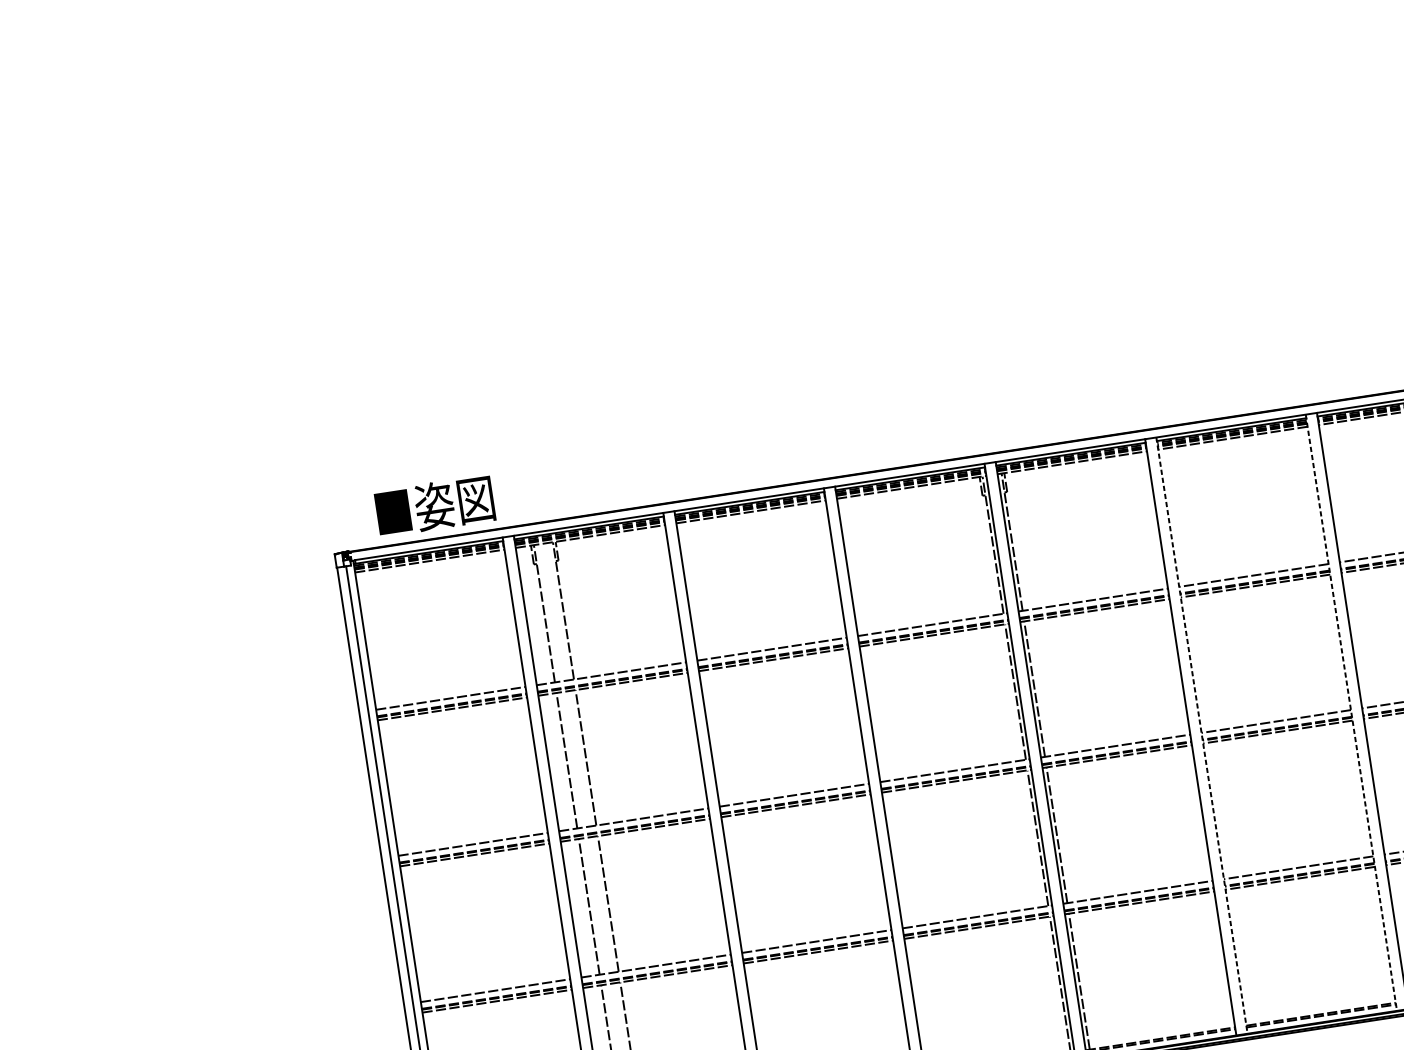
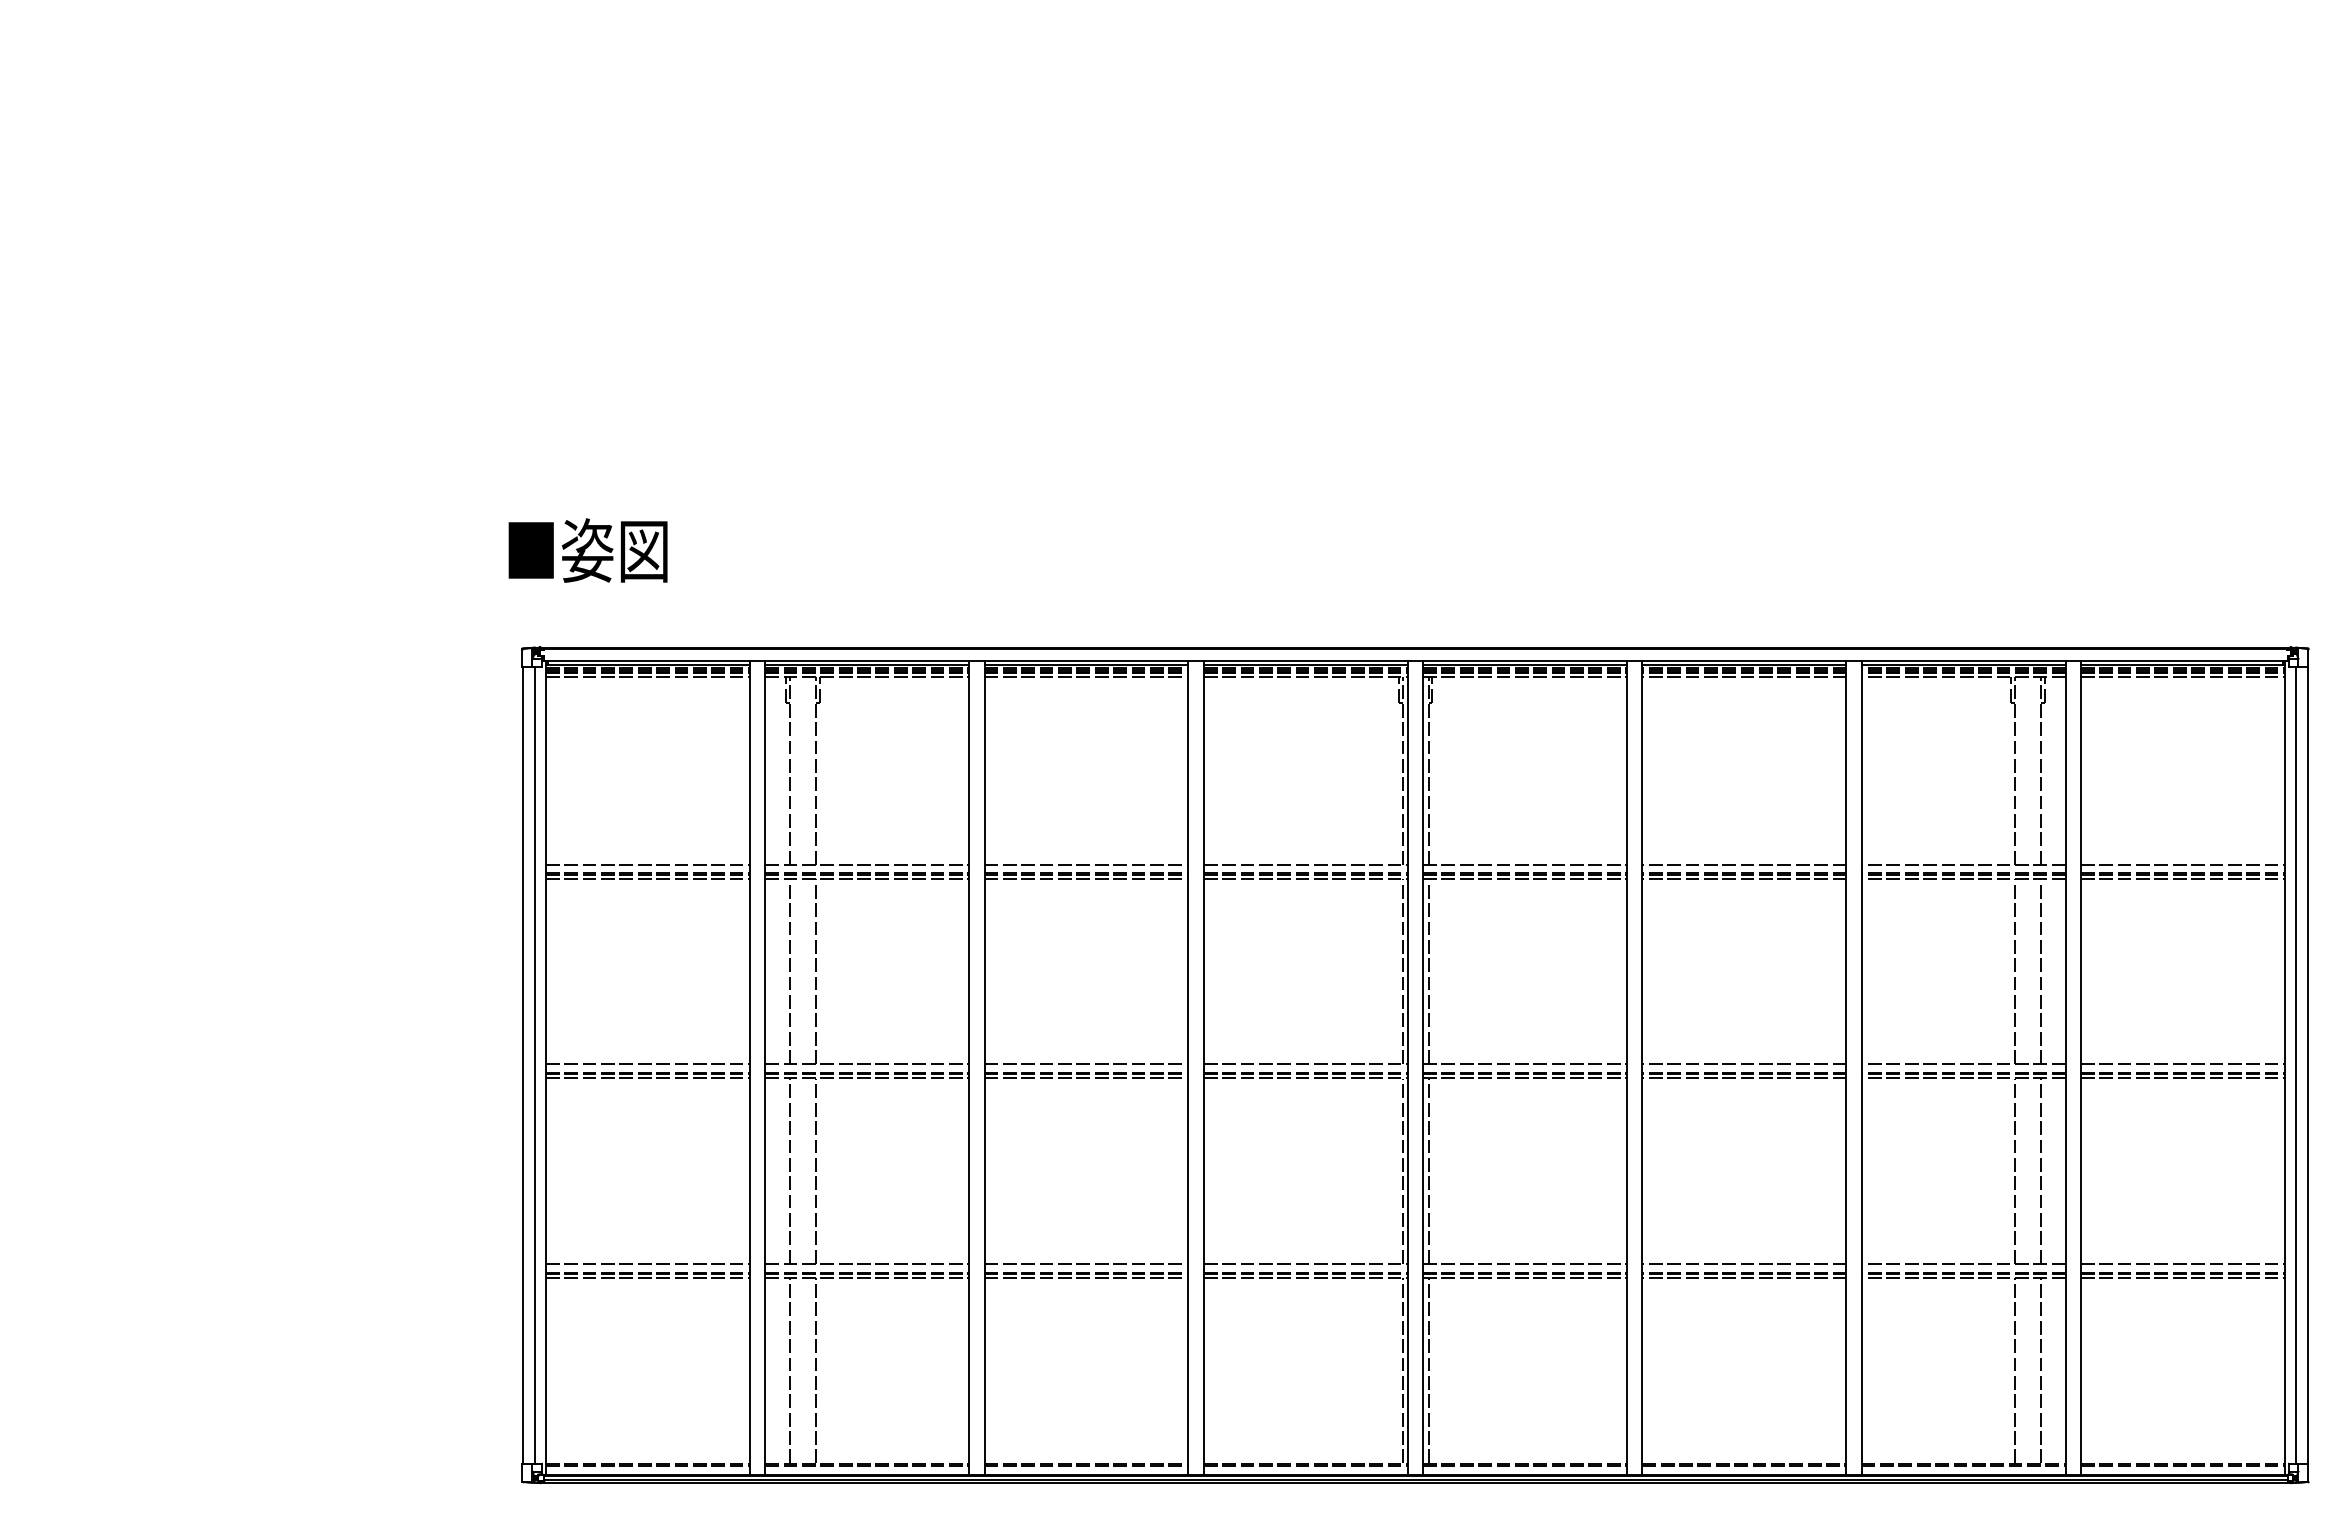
text: (434, 505) -> (587, 550), moved
line: (1351, 713) -> (1846, 1068), dashed -> solid
line: (1202, 736) -> (1642, 1068), dashed -> solid

